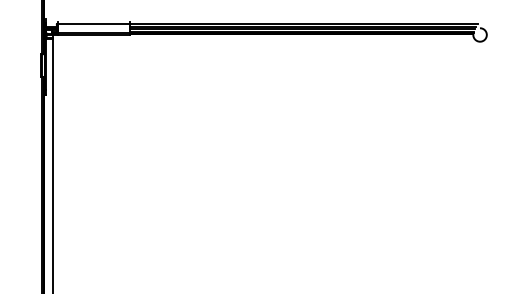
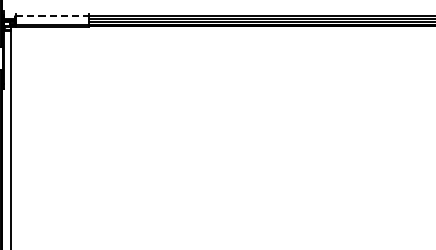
line: (94, 23) -> (53, 15), solid -> dashed

